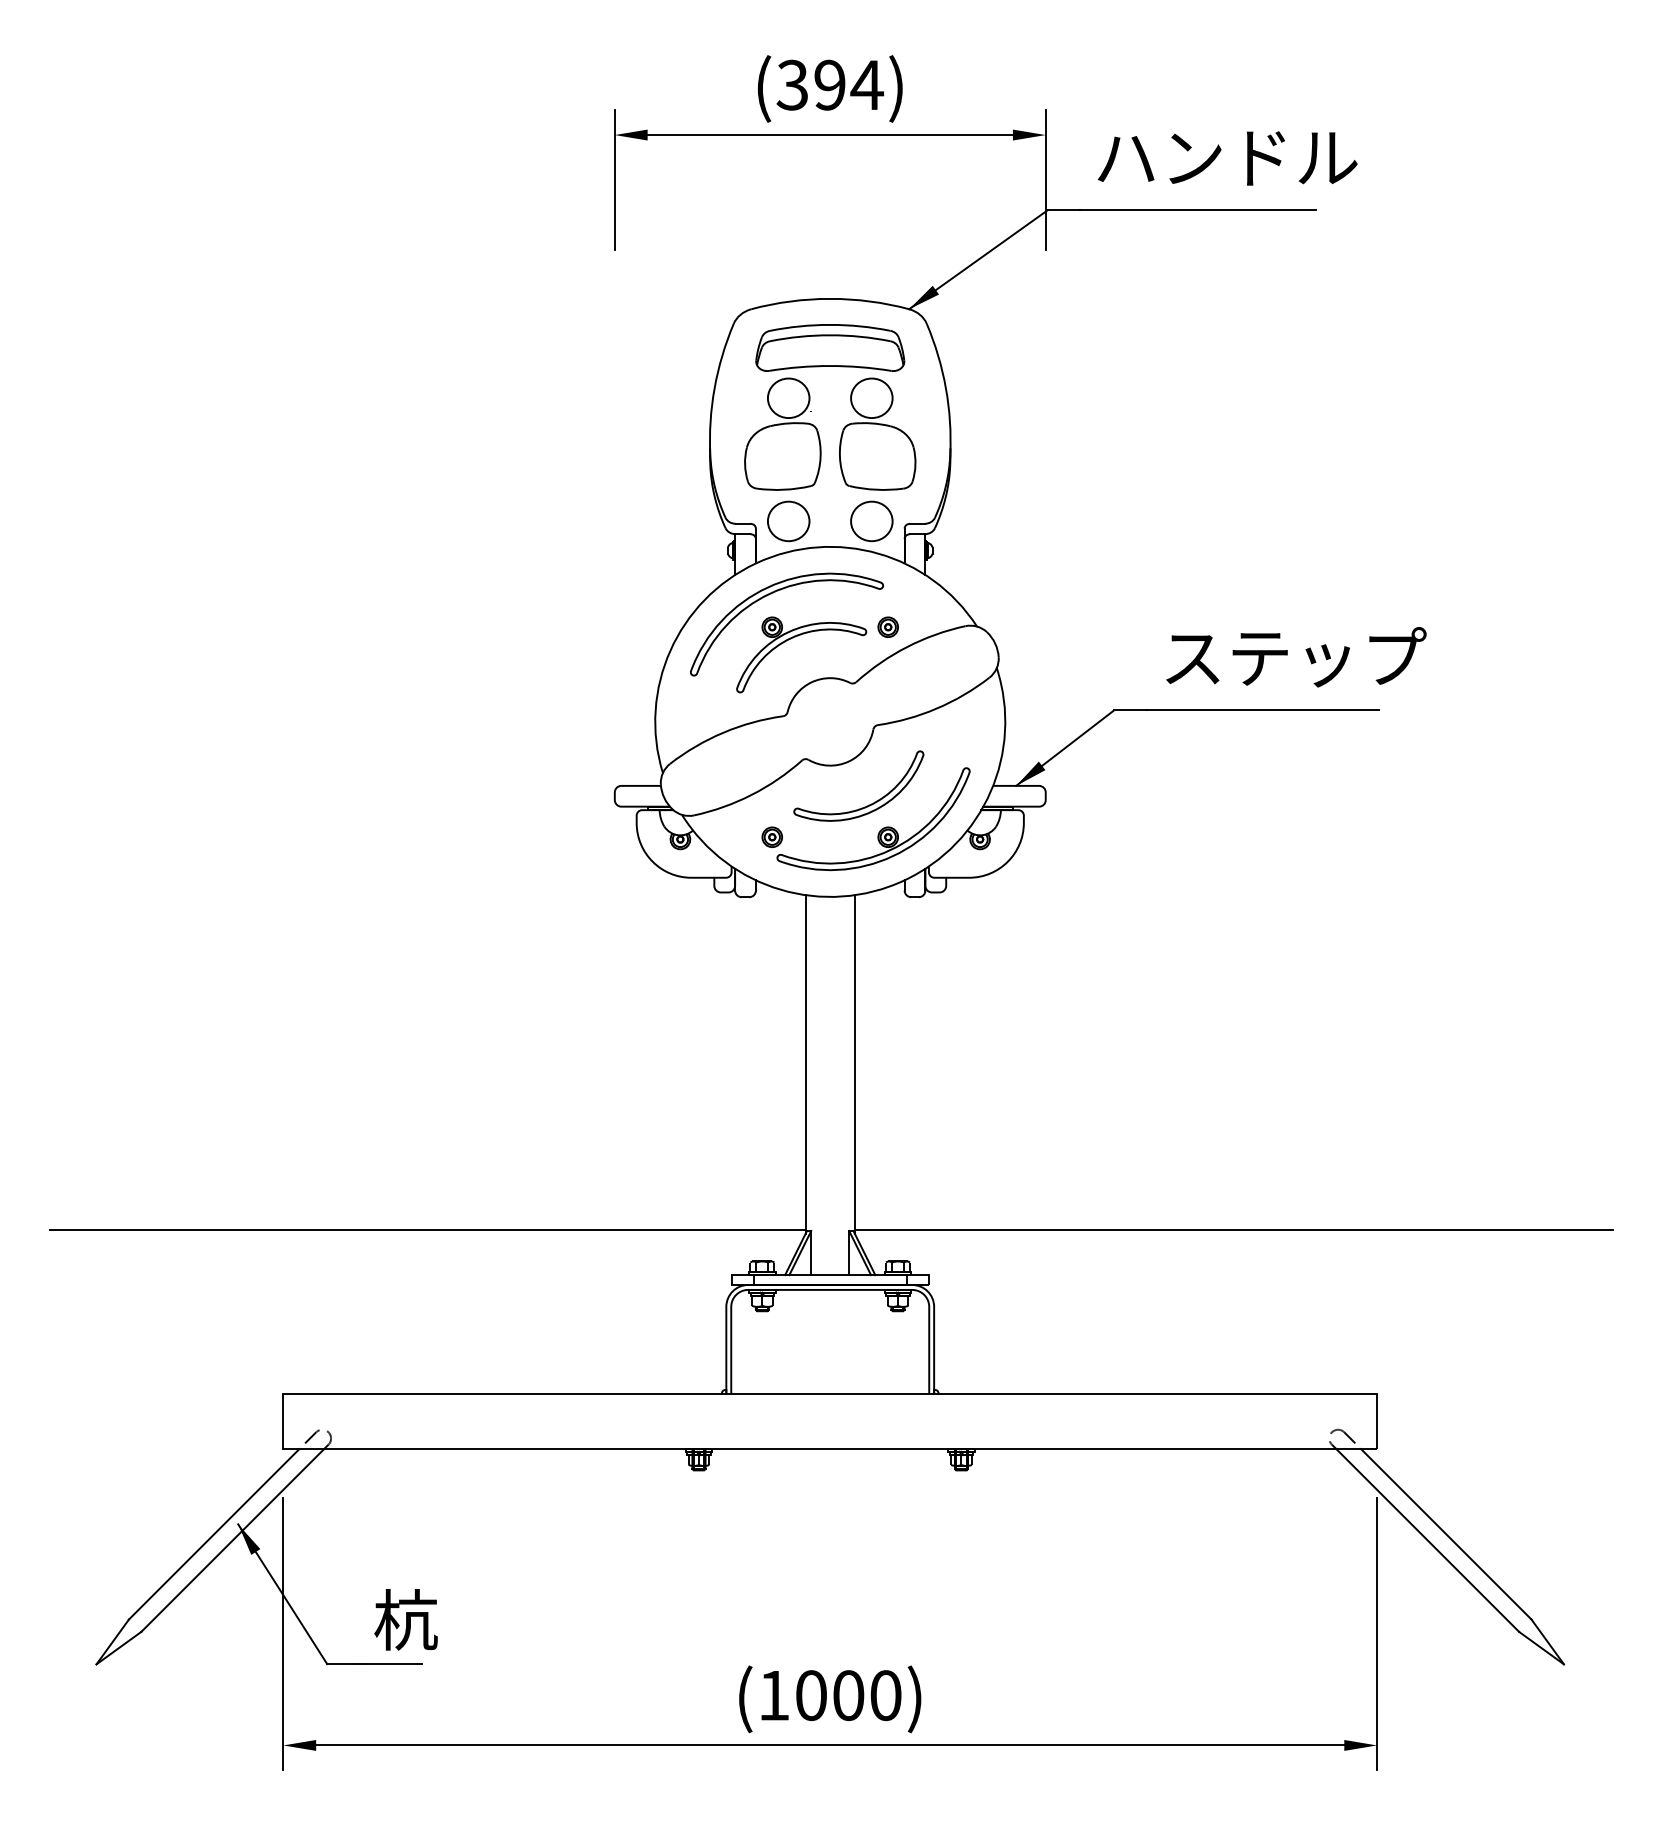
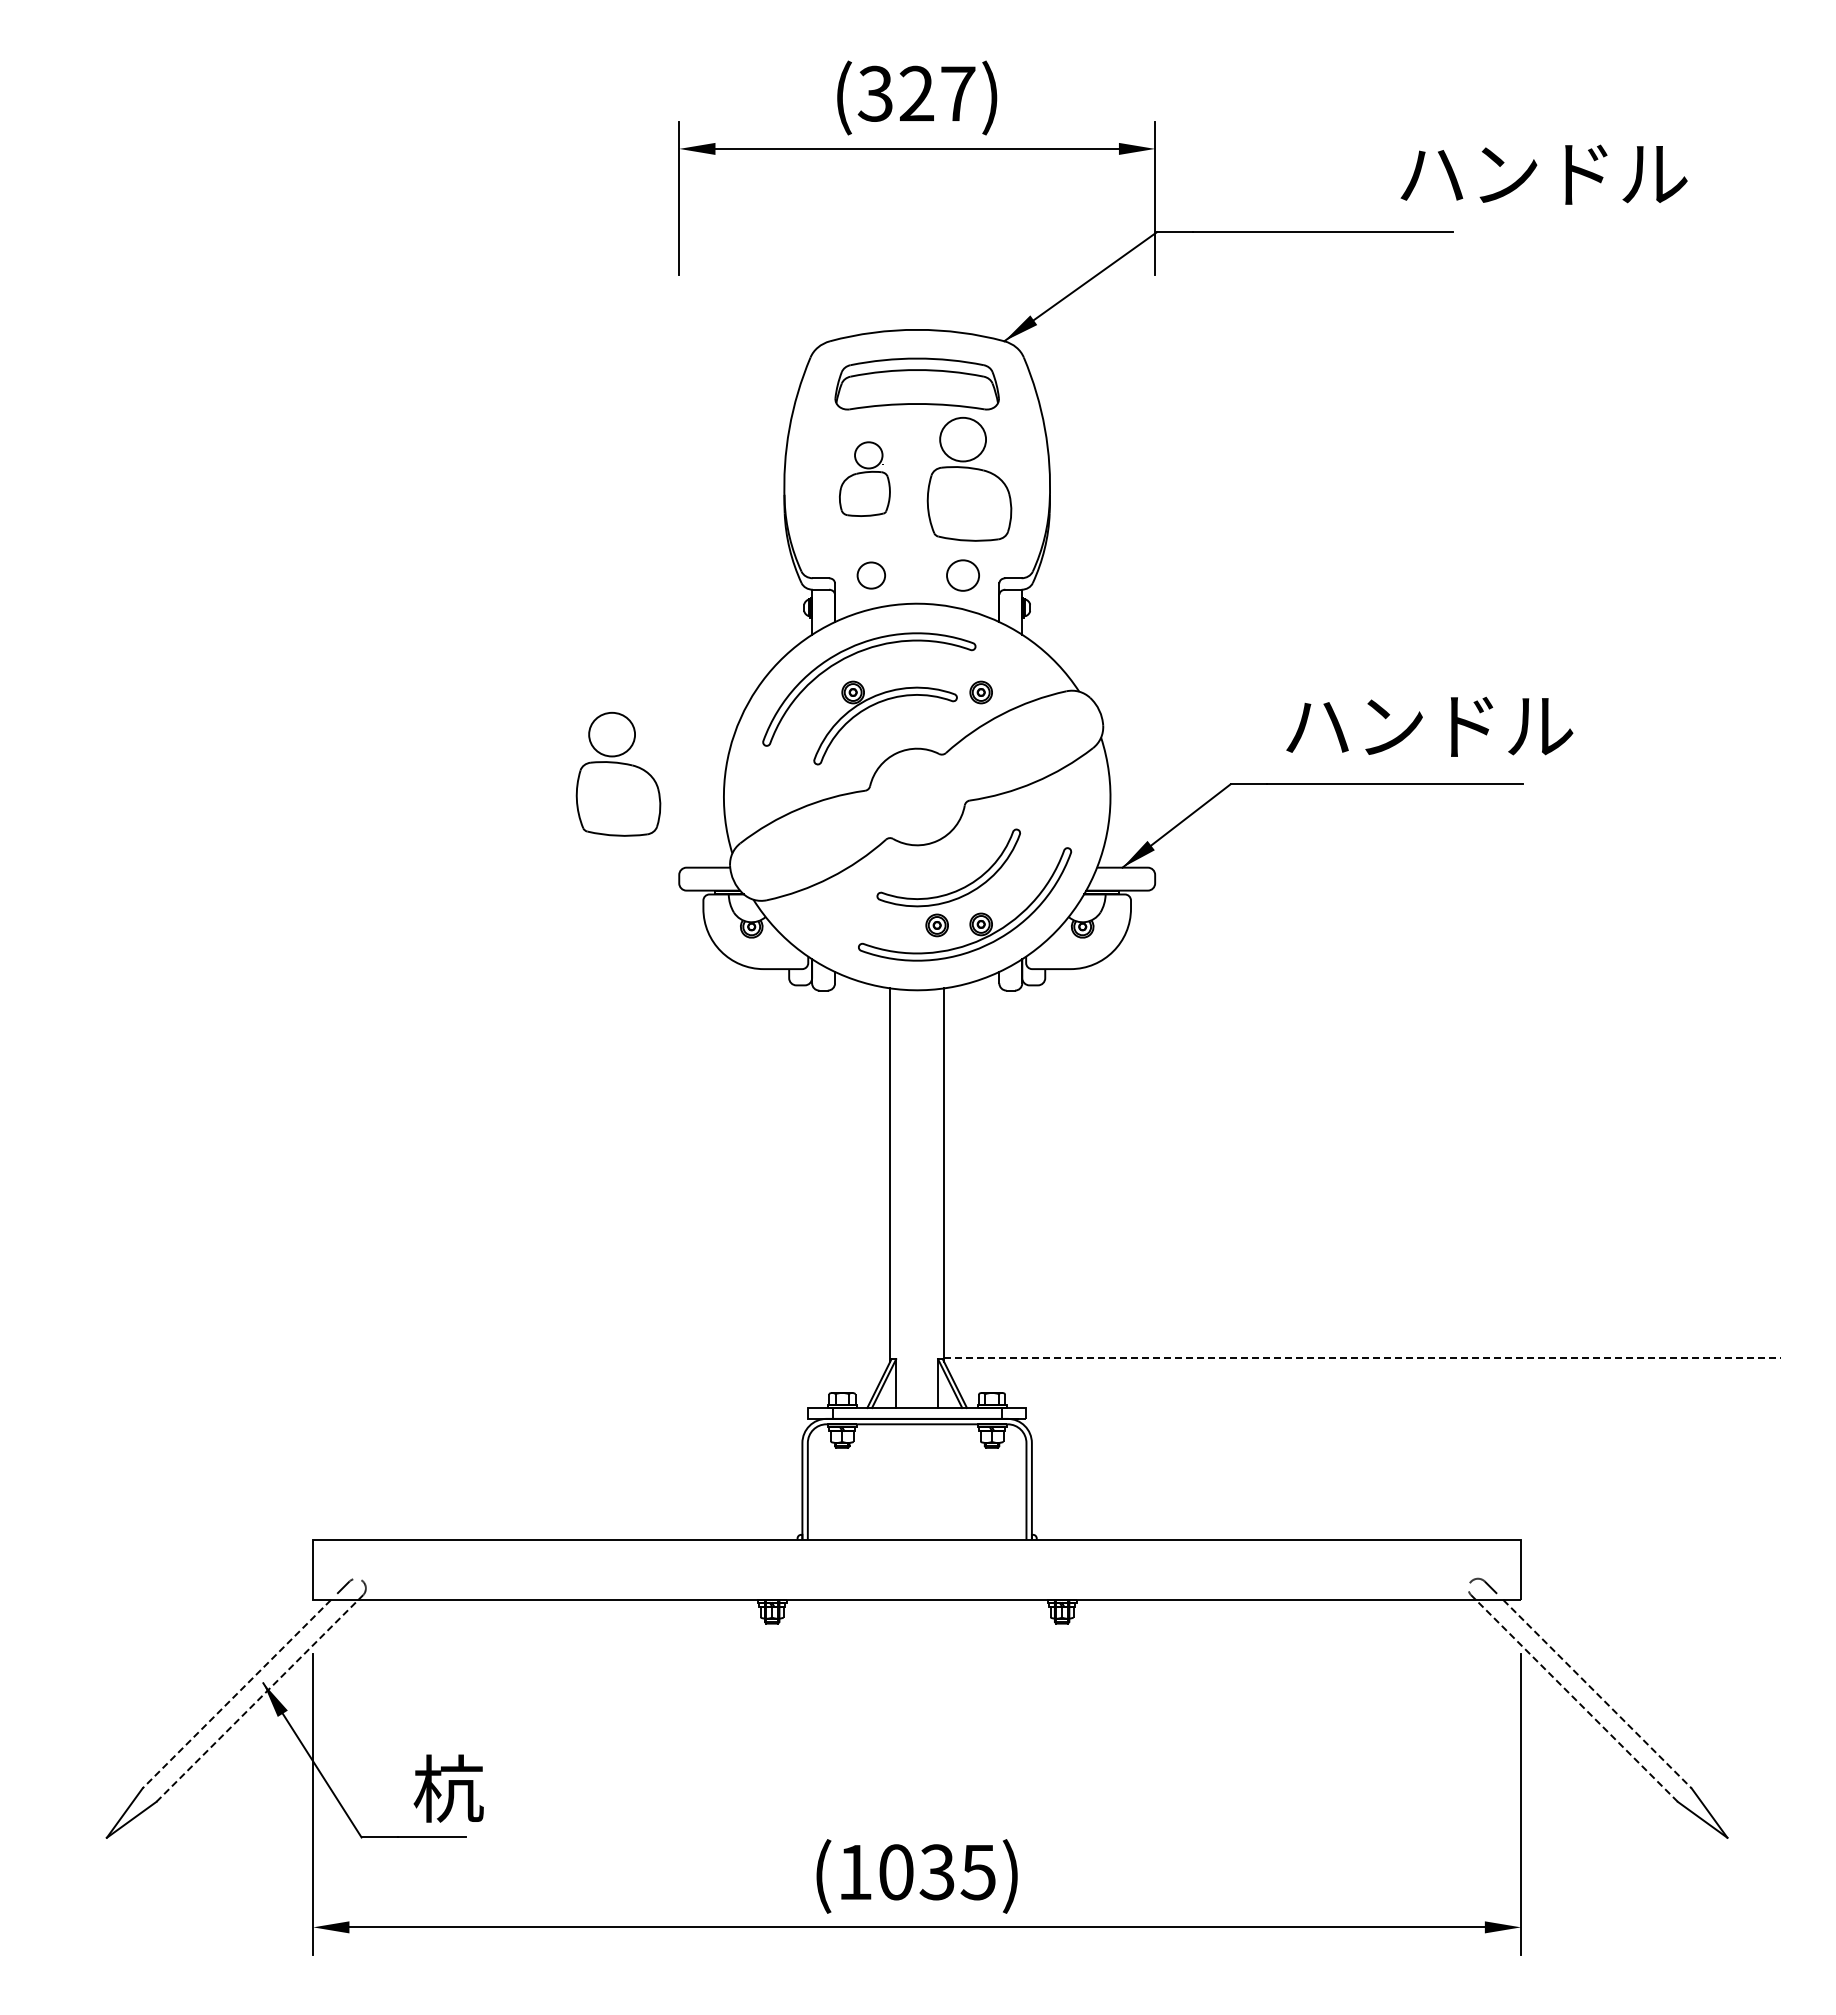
text: (848, 84) -> (937, 93), (394) -> (327)
text: (1227, 158) -> (1543, 174), moved
part: (782, 433) -> (864, 478), size x0.6
part: (788, 521) -> (871, 575), size x0.6
part: (871, 521) -> (962, 575), size x0.7
text: (1295, 657) -> (1430, 725), ステップ -> ハンドル
part: (559, 701) -> (618, 774), added
part: (771, 837) -> (936, 925), moved
line: (426, 1230) -> (471, 1358), removed
line: (1234, 1230) -> (1363, 1358), solid -> dashed
line: (213, 1534) -> (236, 1694), solid -> dashed
line: (1446, 1534) -> (1597, 1694), solid -> dashed
line: (232, 1540) -> (257, 1701), solid -> dashed
line: (1427, 1540) -> (1576, 1701), solid -> dashed
text: (866, 1695) -> (957, 1872), (1000) -> (1035)

